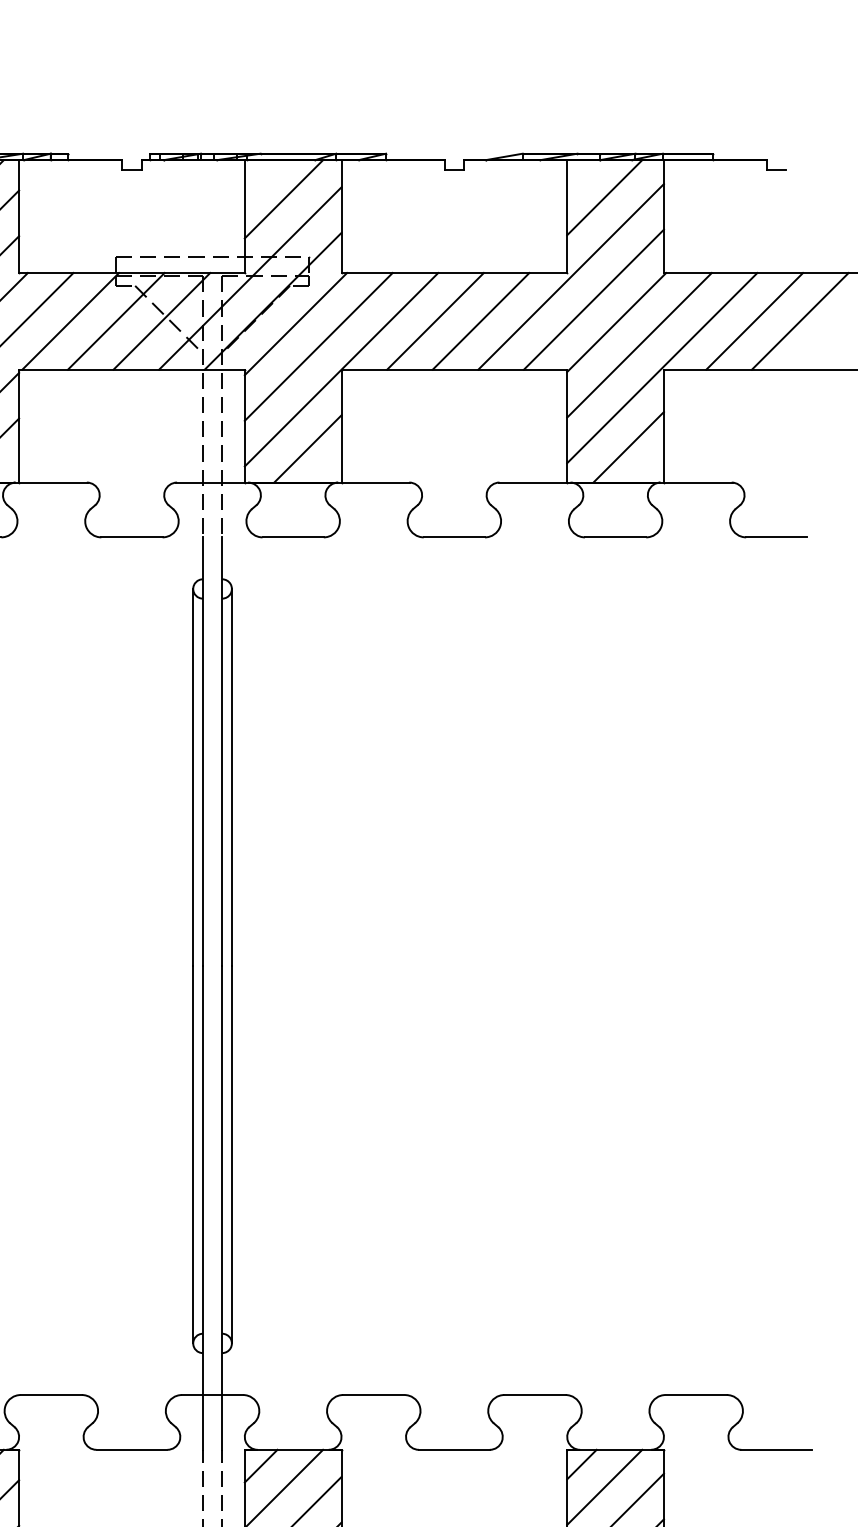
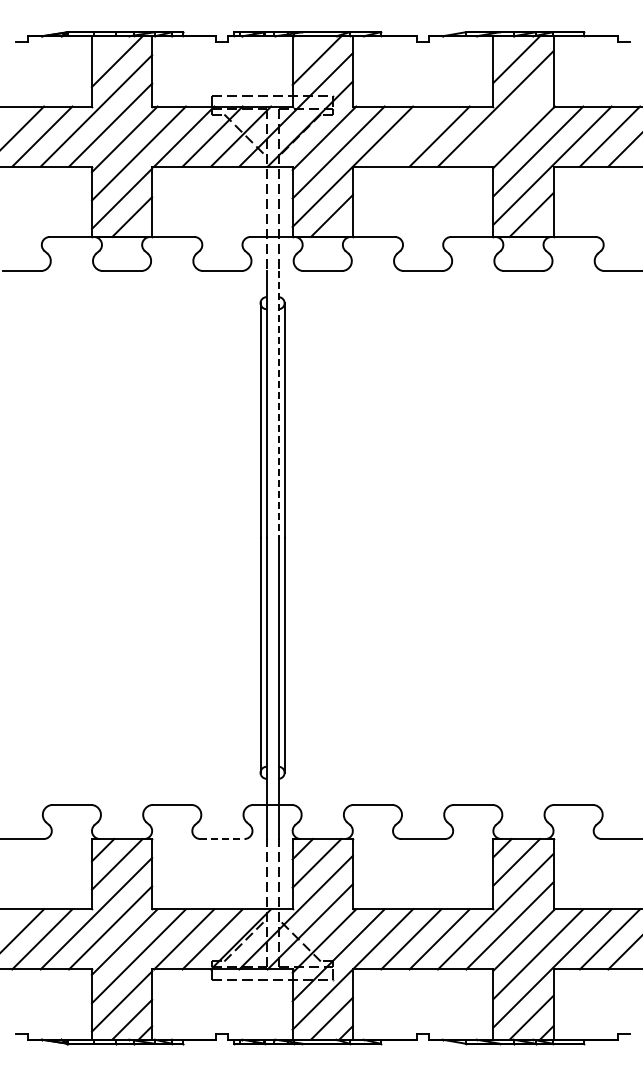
line: (593, 298) -> (509, 122), removed
line: (435, 321) -> (411, 136), removed
line: (222, 753) -> (278, 405), solid -> dashed
line: (132, 1450) -> (222, 839), solid -> dashed

